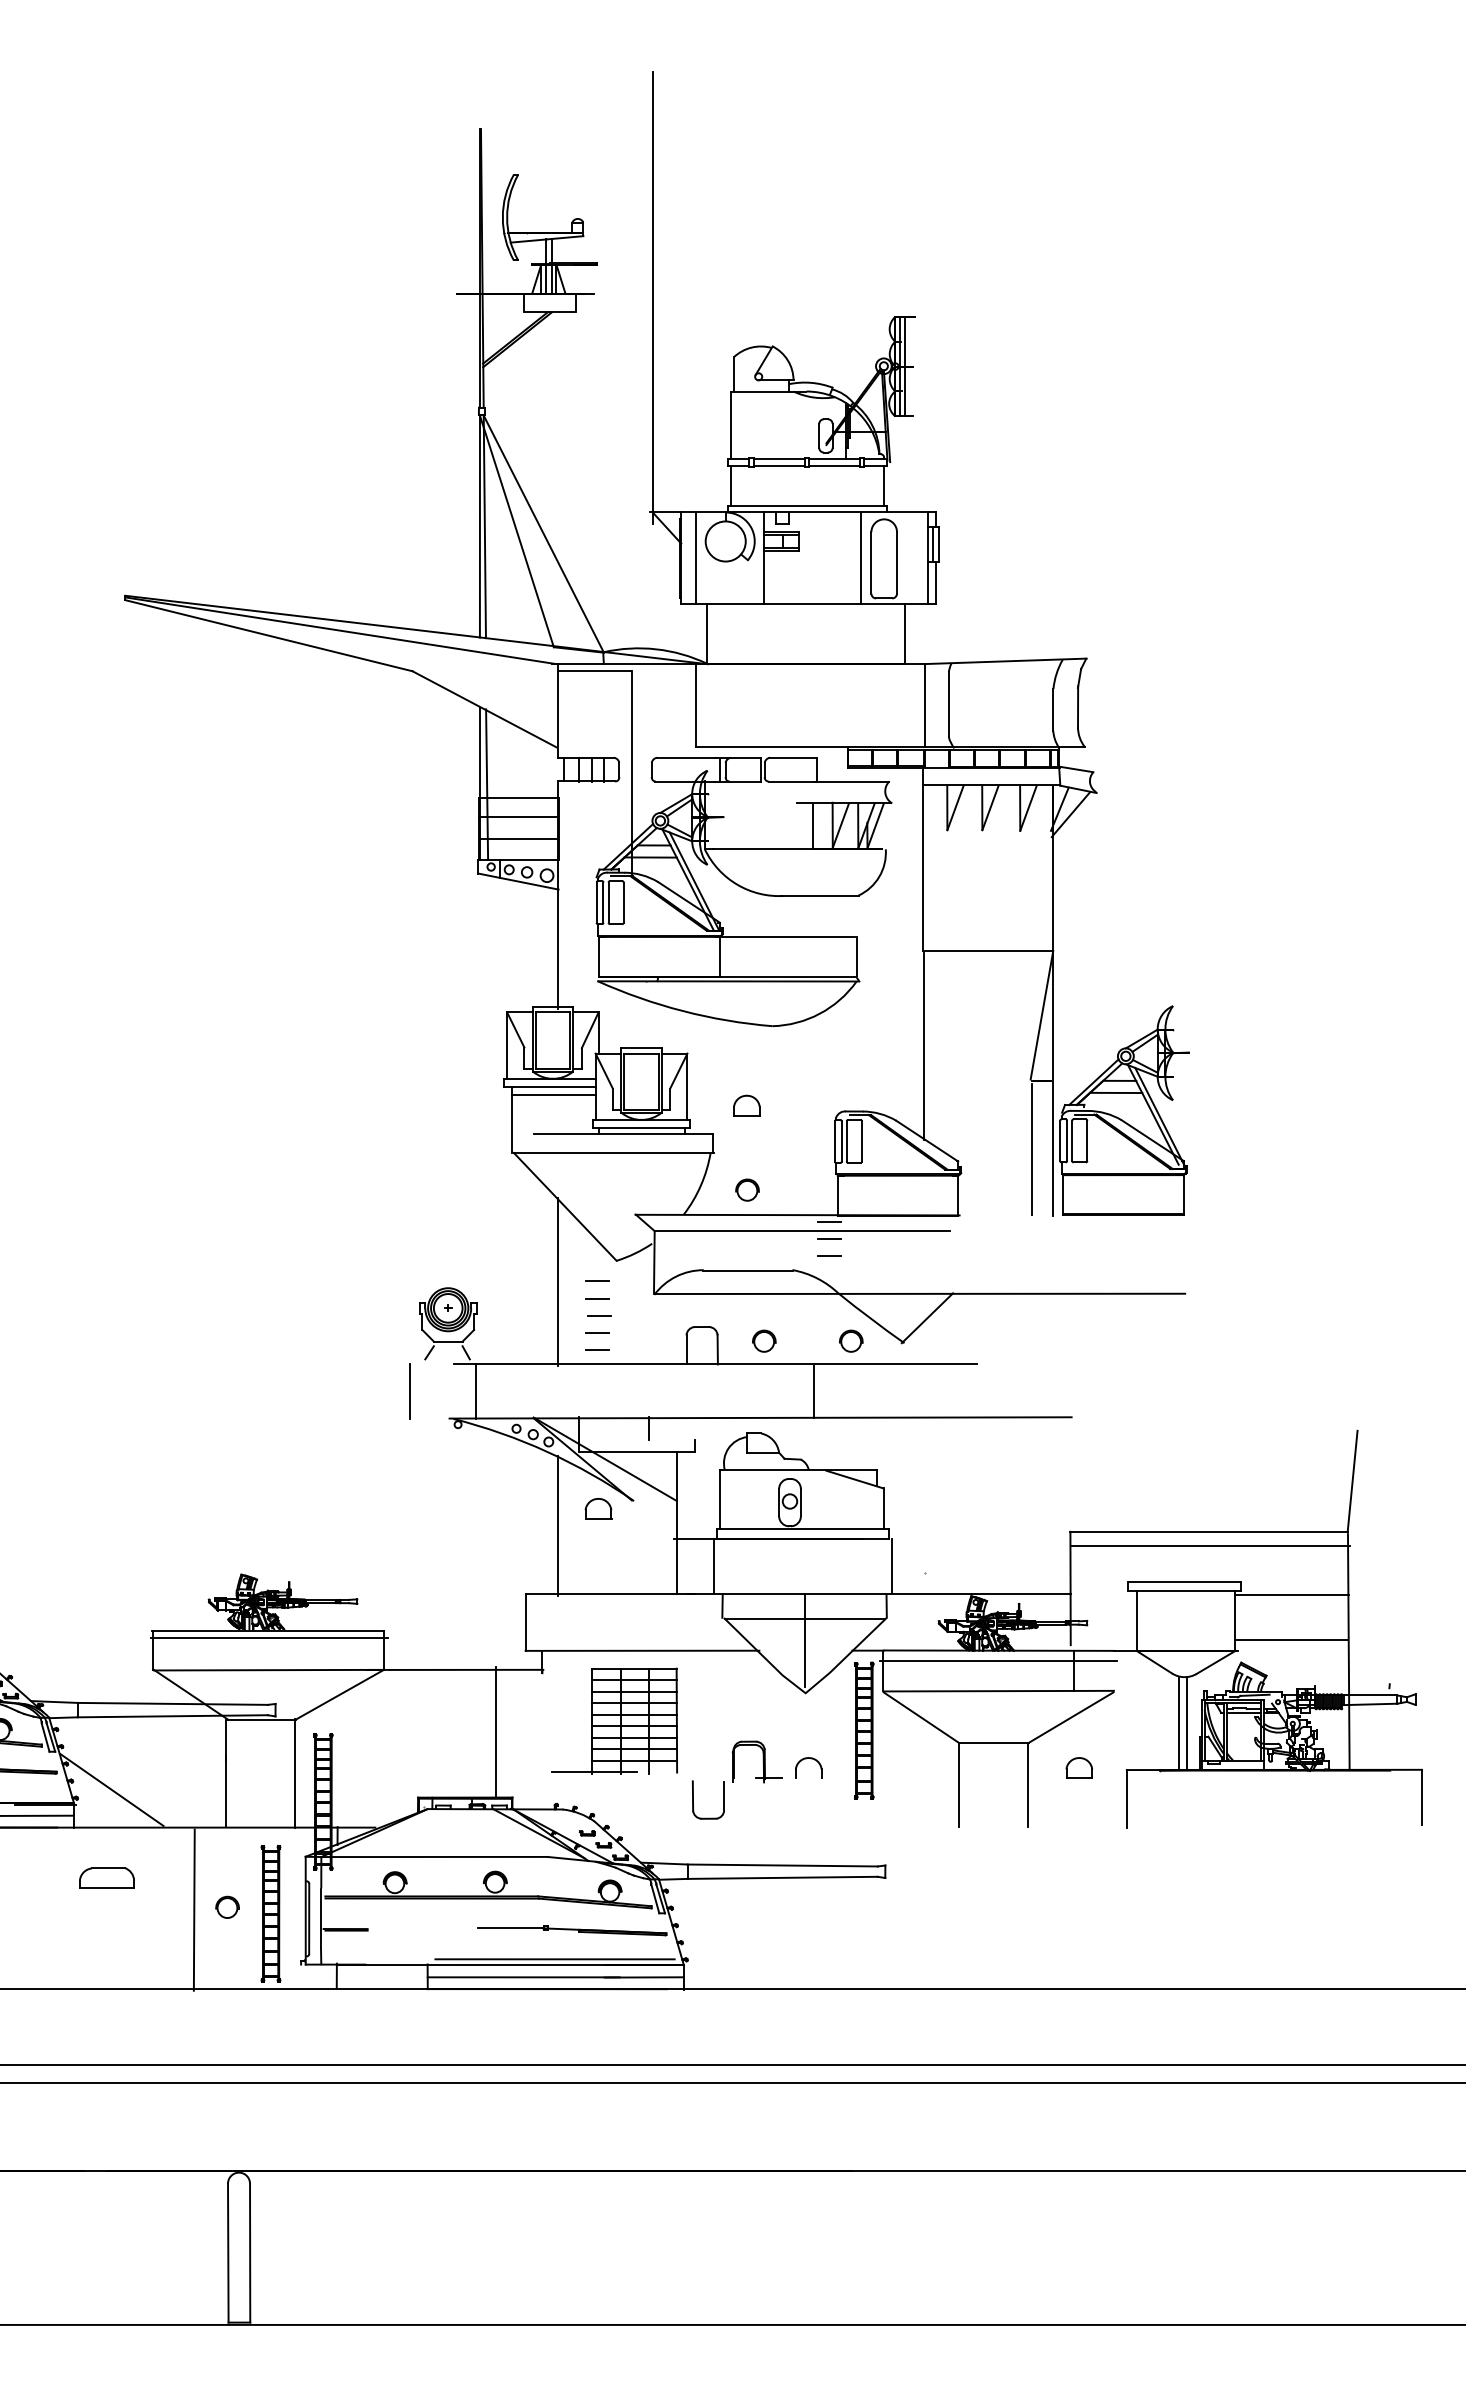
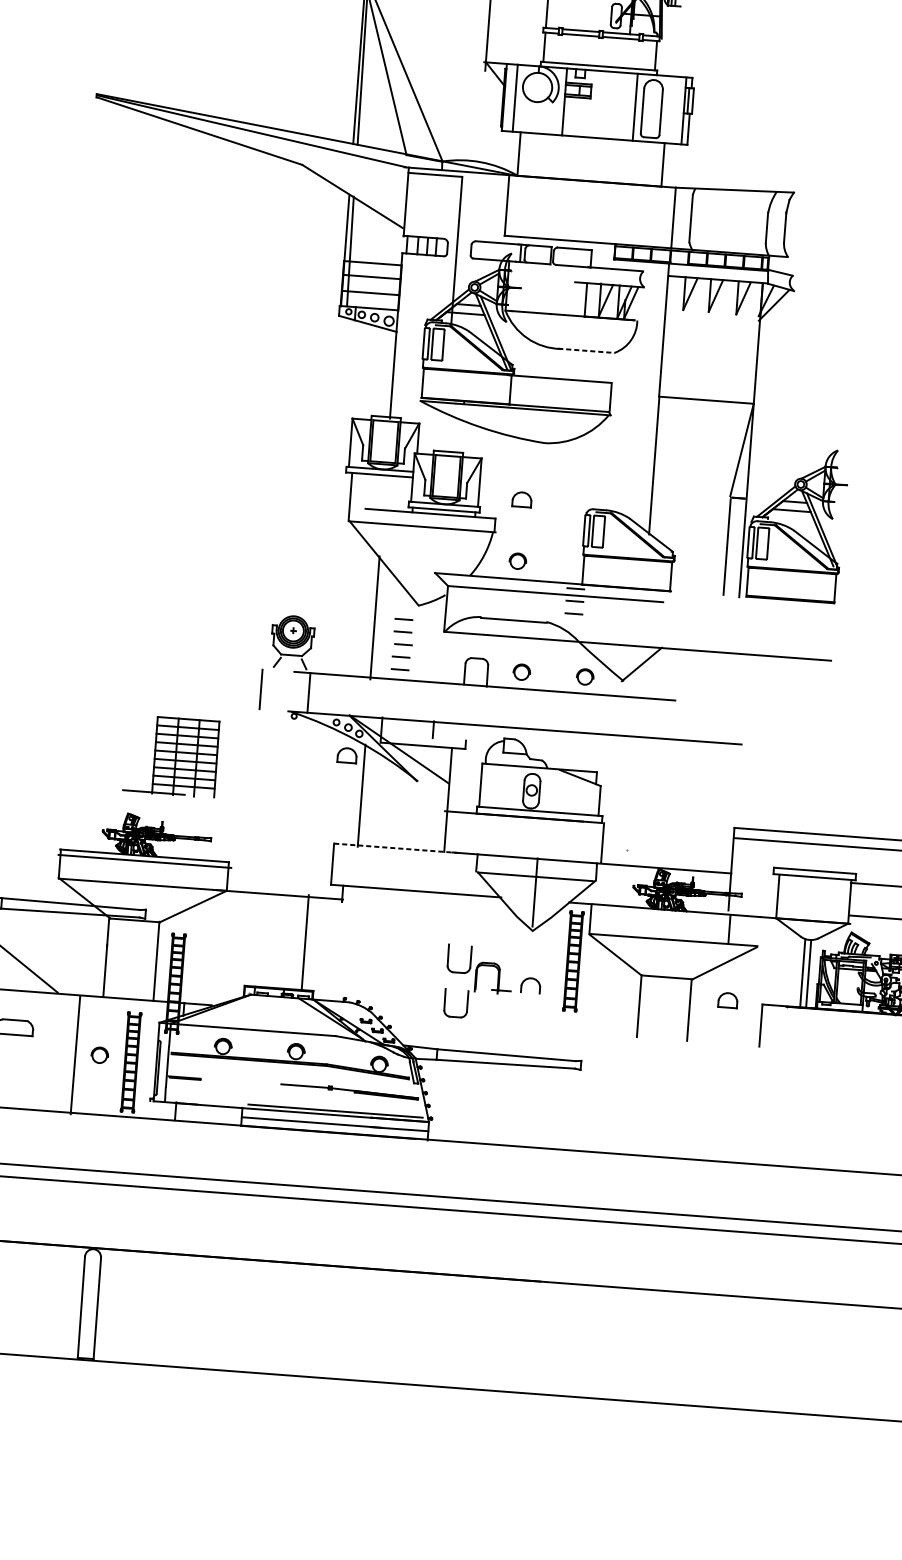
line: (820, 895) -> (587, 350), solid -> dashed
line: (553, 1094) -> (381, 480), removed
line: (814, 1391) -> (555, 711), removed
part: (598, 1508) -> (347, 755), moved
line: (714, 1565) -> (473, 832), removed
line: (610, 1594) -> (395, 848), solid -> dashed
line: (998, 1660) -> (675, 917), removed
part: (614, 1720) -> (171, 756), moved
part: (693, 1738) -> (448, 957), added

